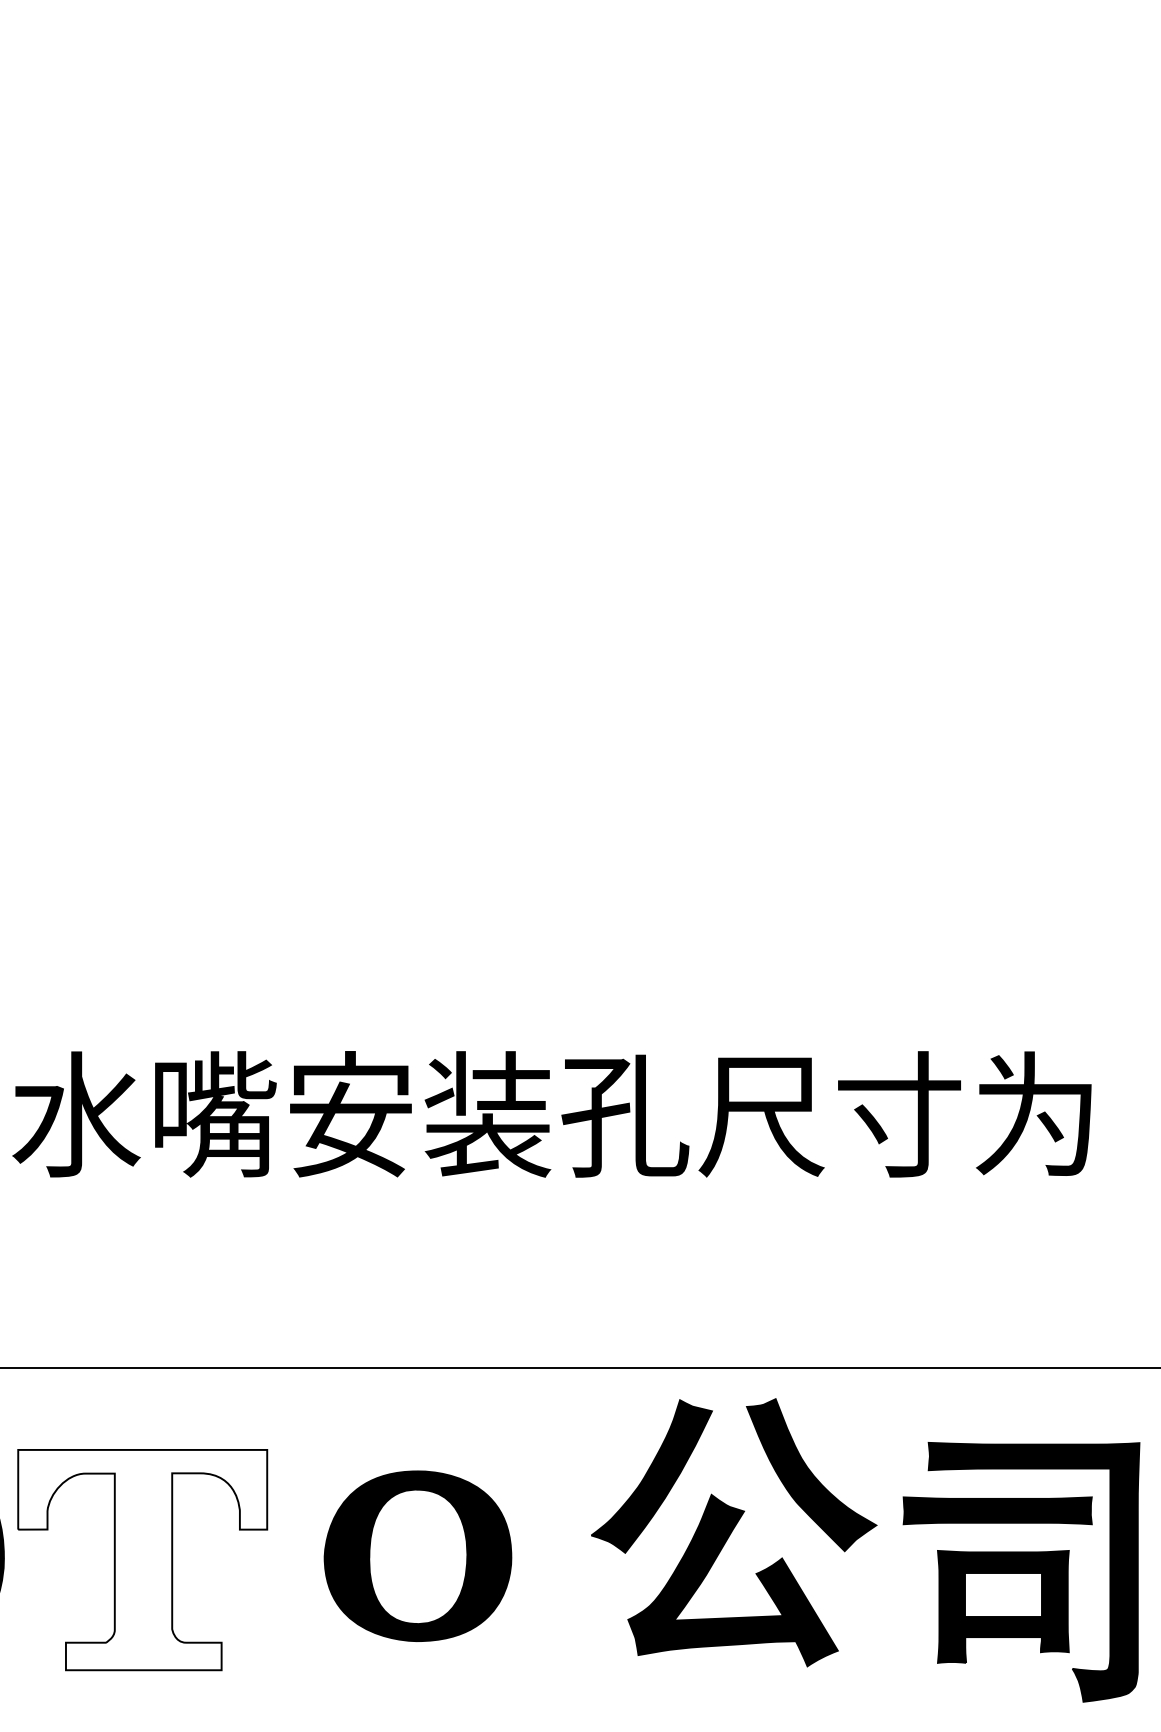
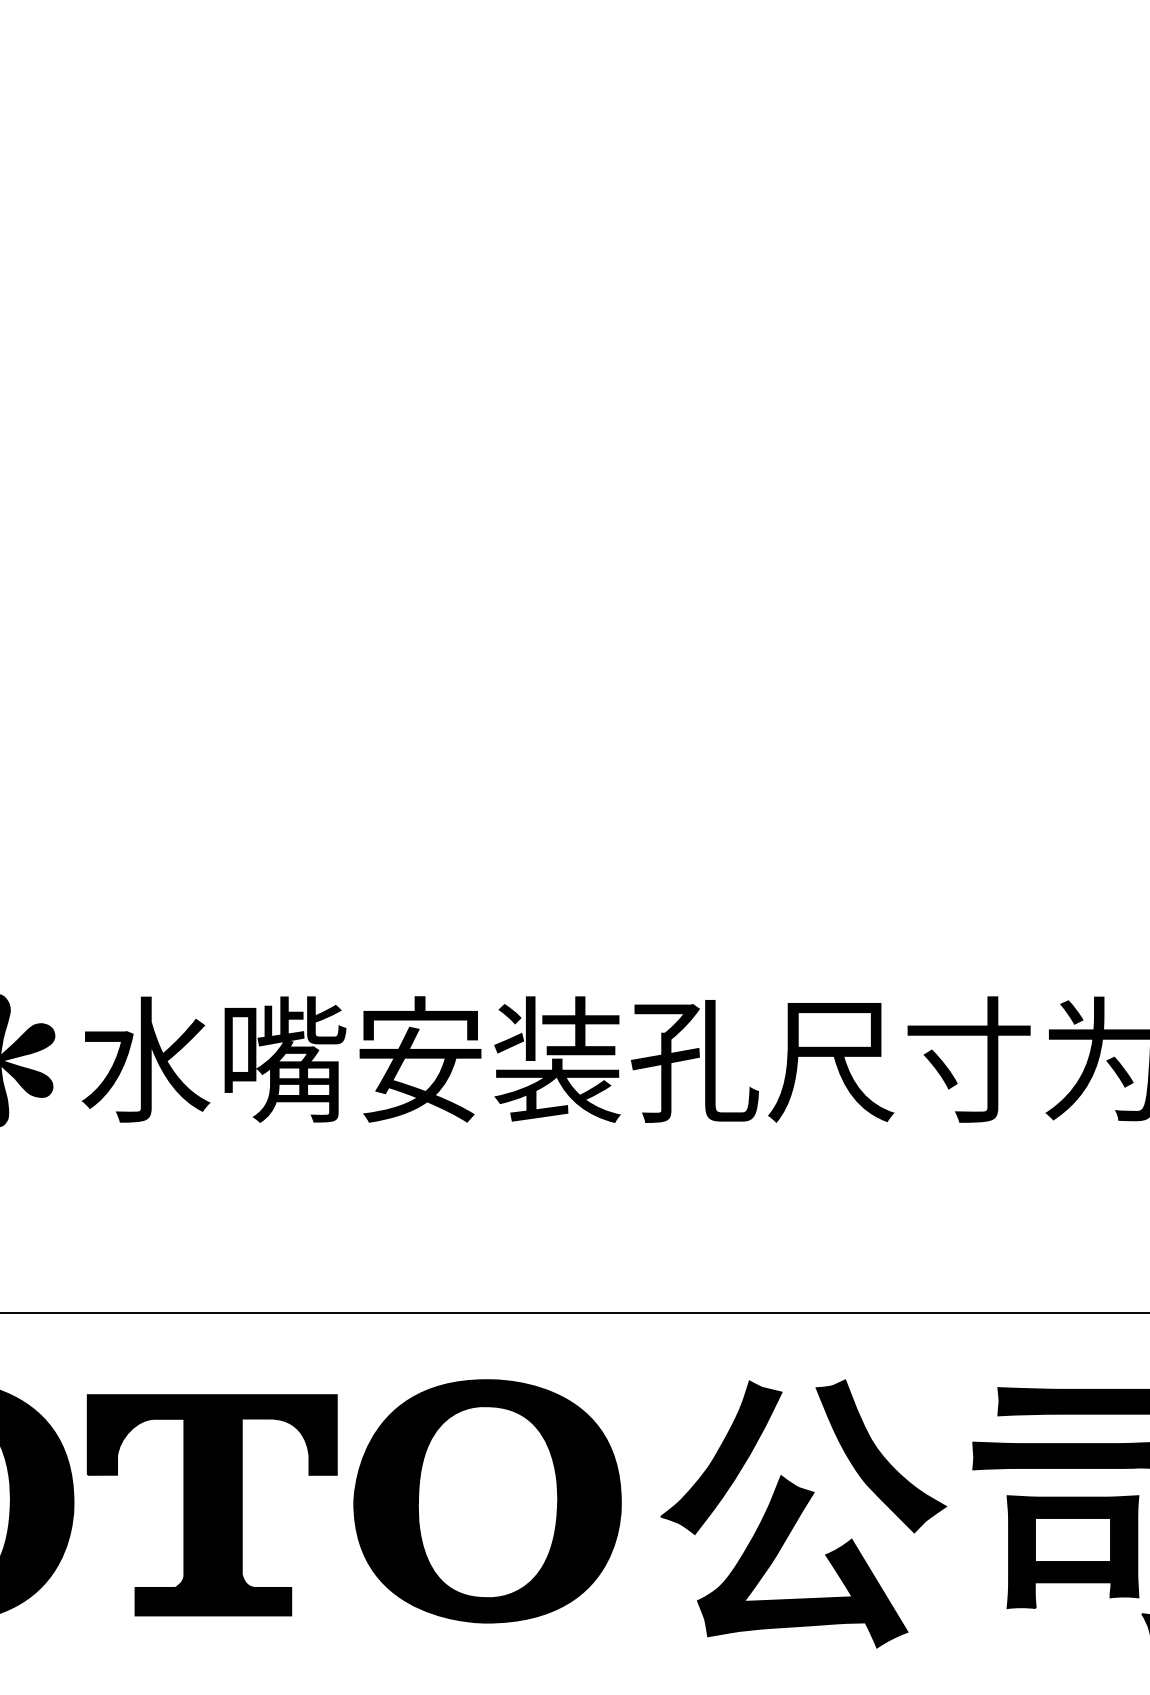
part: (734, 1532) -> (804, 1513), moved
part: (417, 1556) -> (487, 1501), size x1.43
fill: (142, 1559) -> (212, 1504), added

